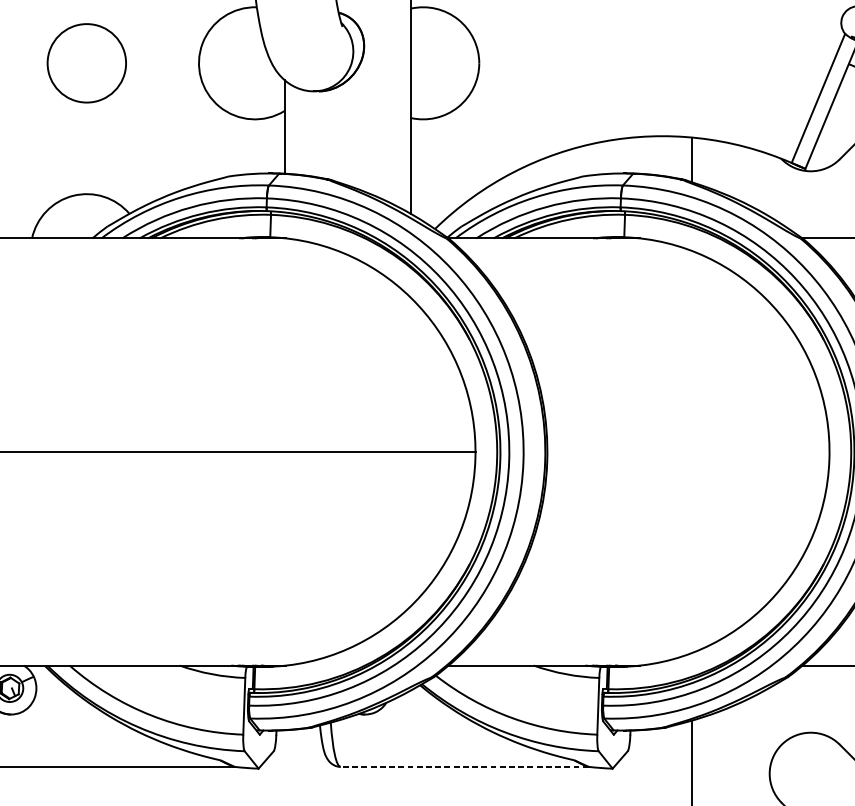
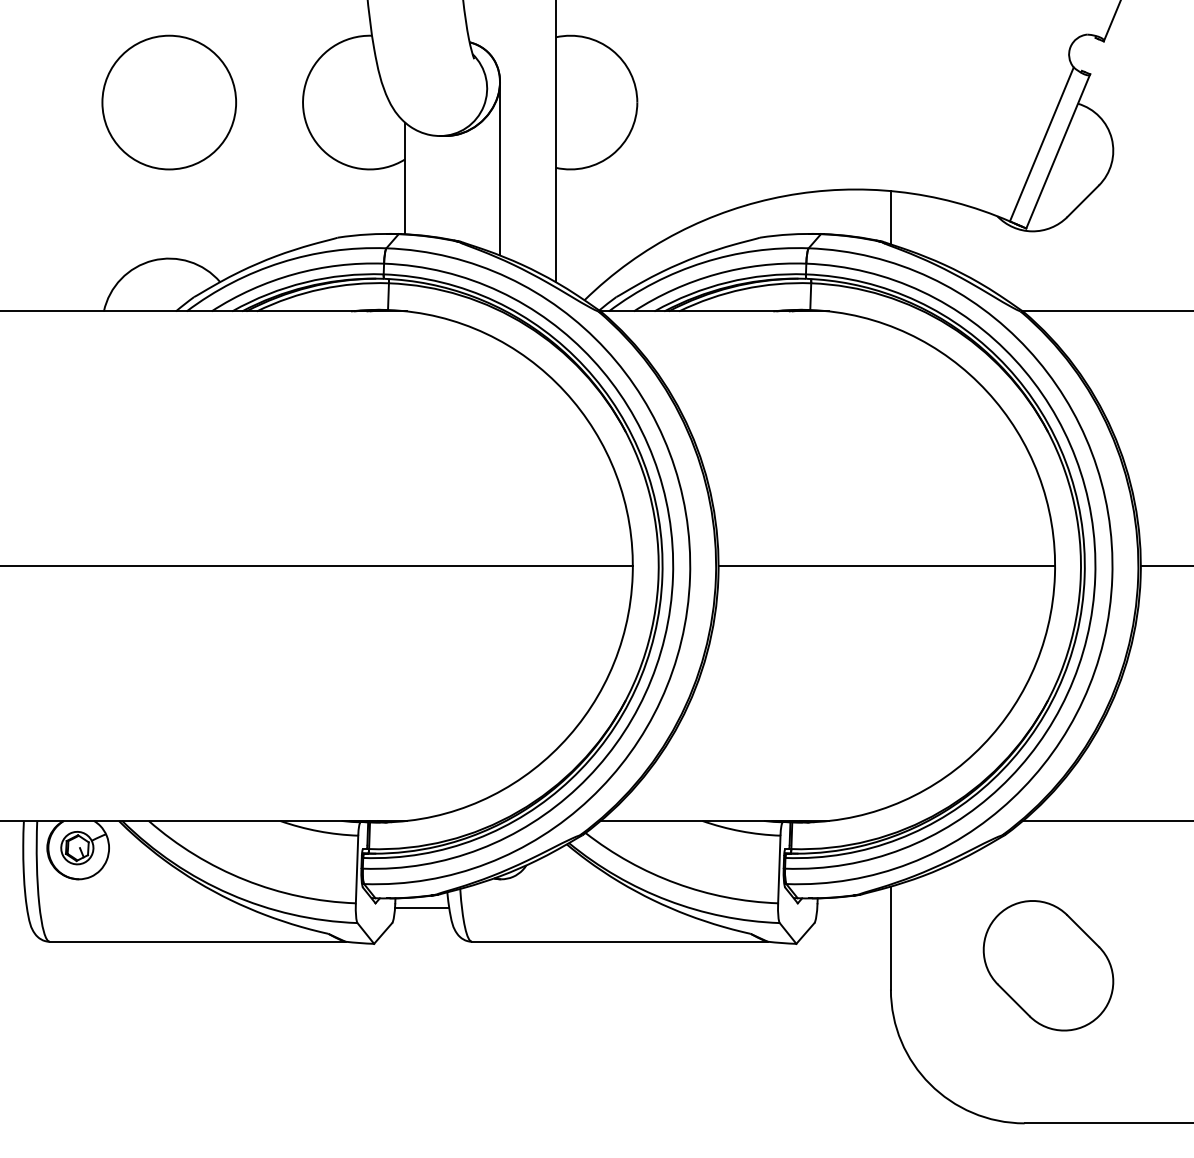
circle: (87, 63) -> (169, 102), size x1.43
line: (364, 118) -> (500, 168), added
line: (688, 452) -> (886, 566), added
line: (299, 739) -> (422, 908), added
line: (464, 766) -> (619, 941), dashed -> solid

